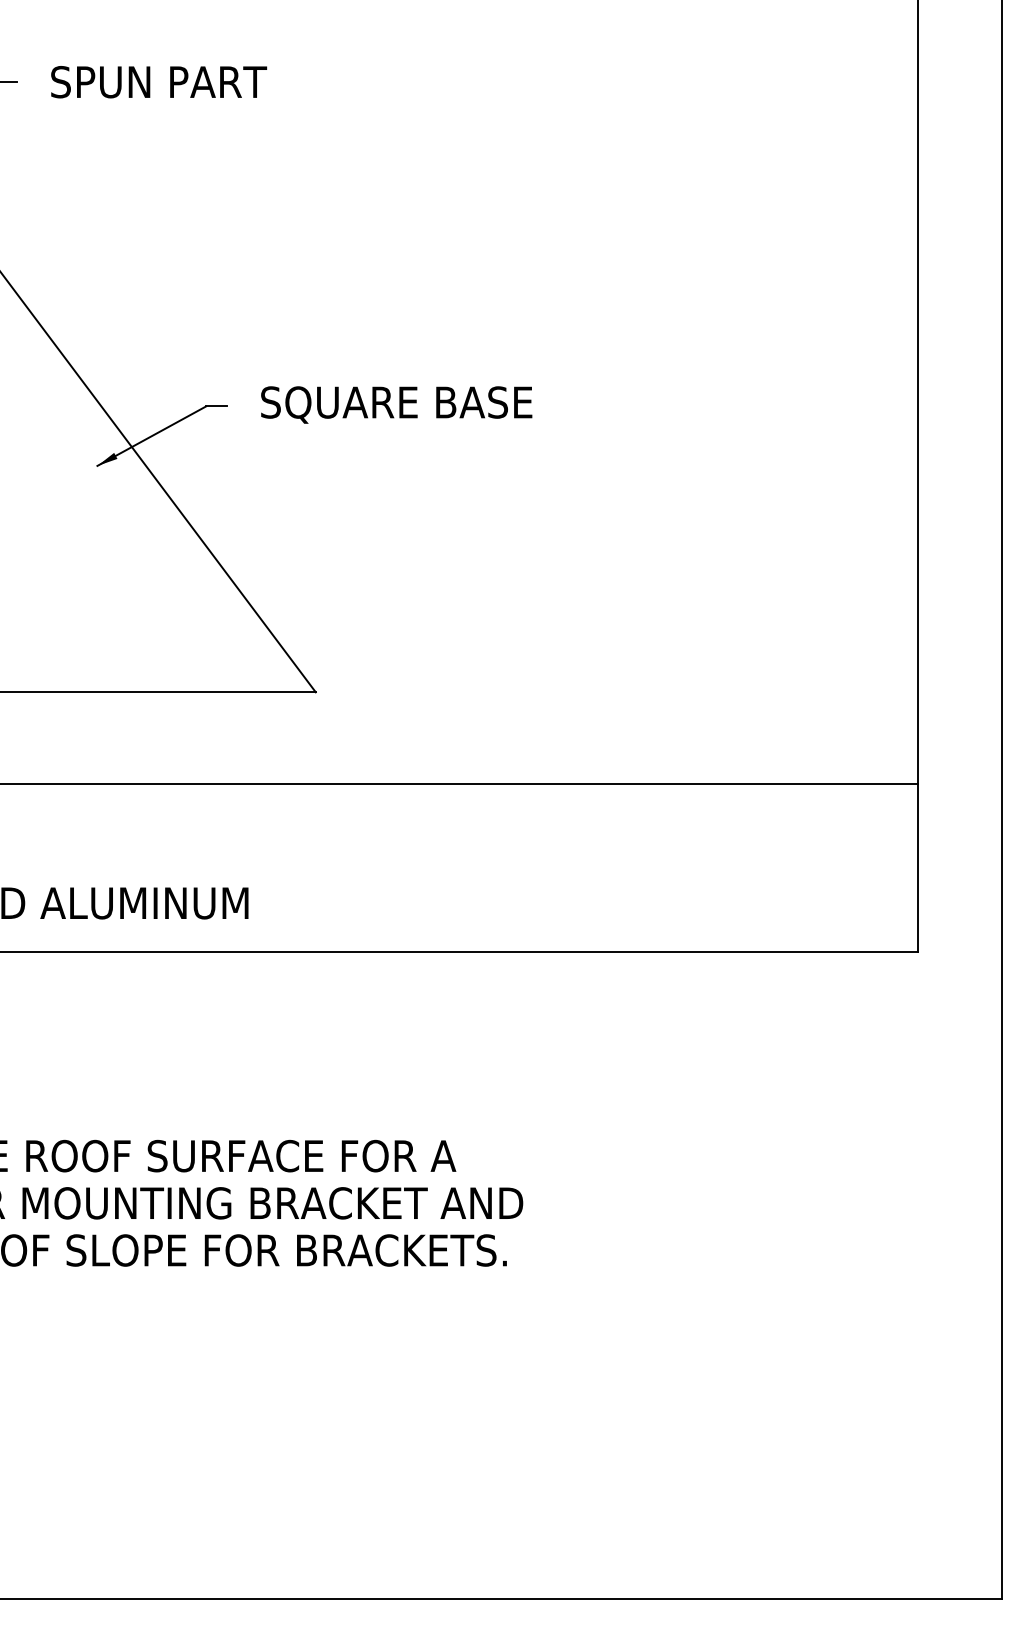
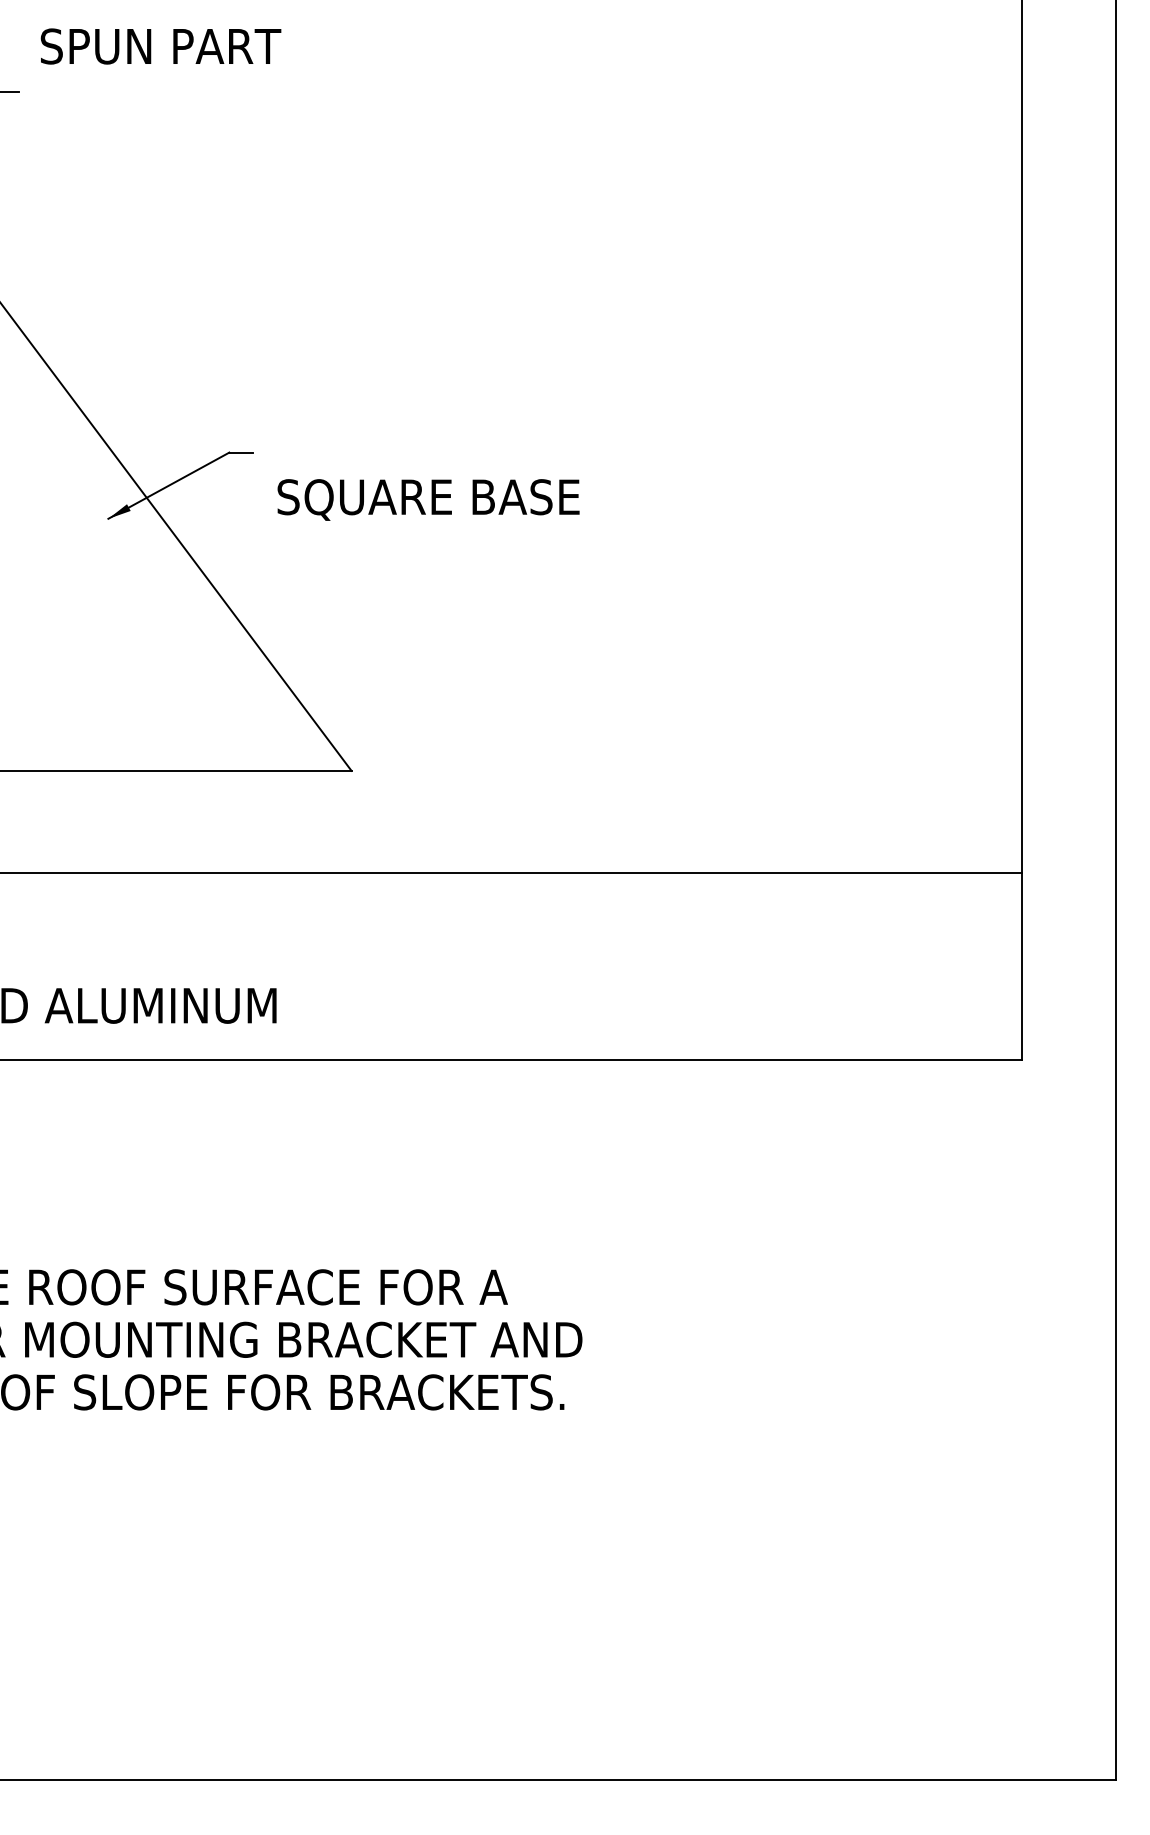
text: (158, 82) -> (160, 46), moved
text: (396, 404) -> (428, 499), moved

